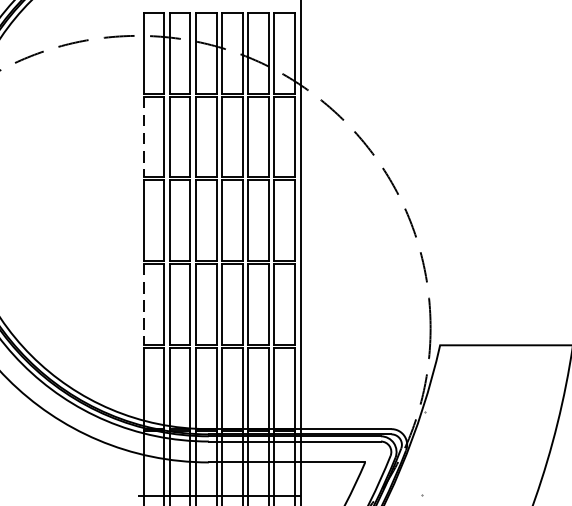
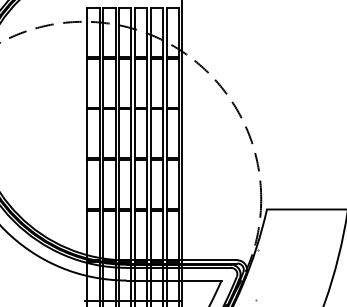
line: (144, 137) -> (87, 83), dashed -> solid
line: (144, 304) -> (87, 184), dashed -> solid

